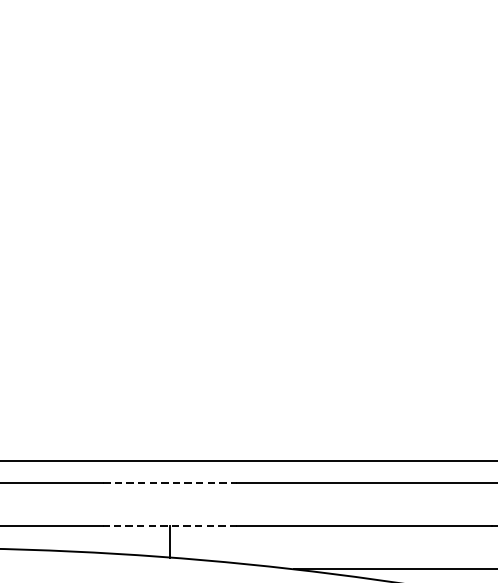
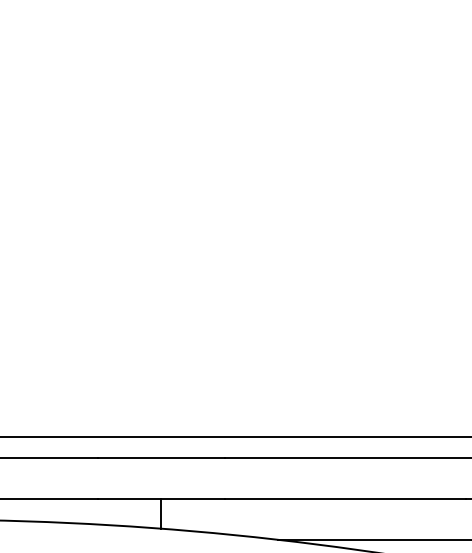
line: (170, 482) -> (161, 457), dashed -> solid
line: (169, 525) -> (160, 498), dashed -> solid

